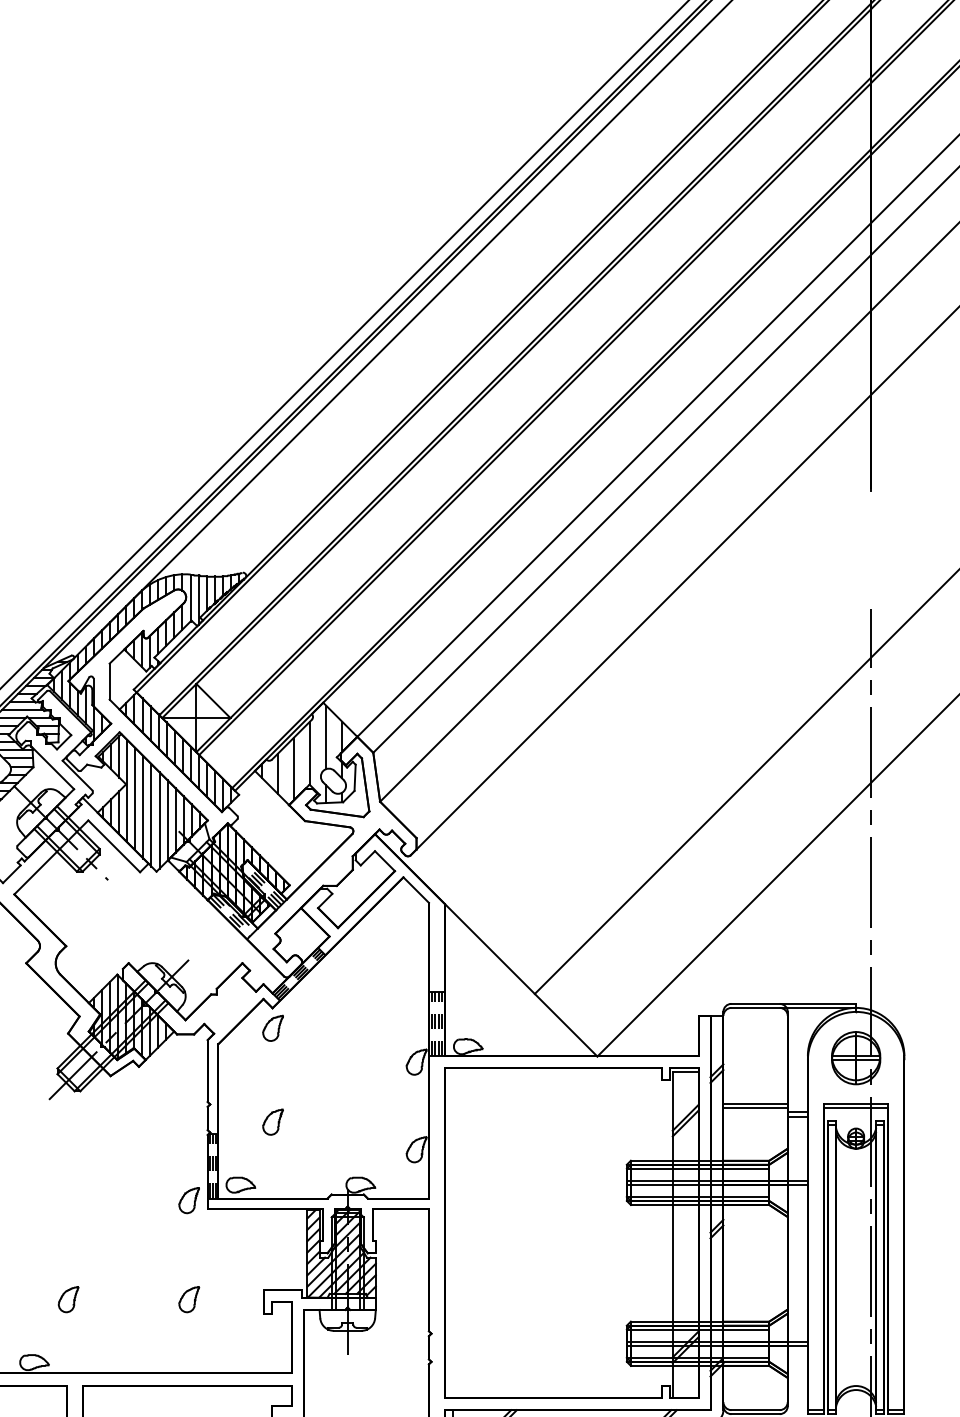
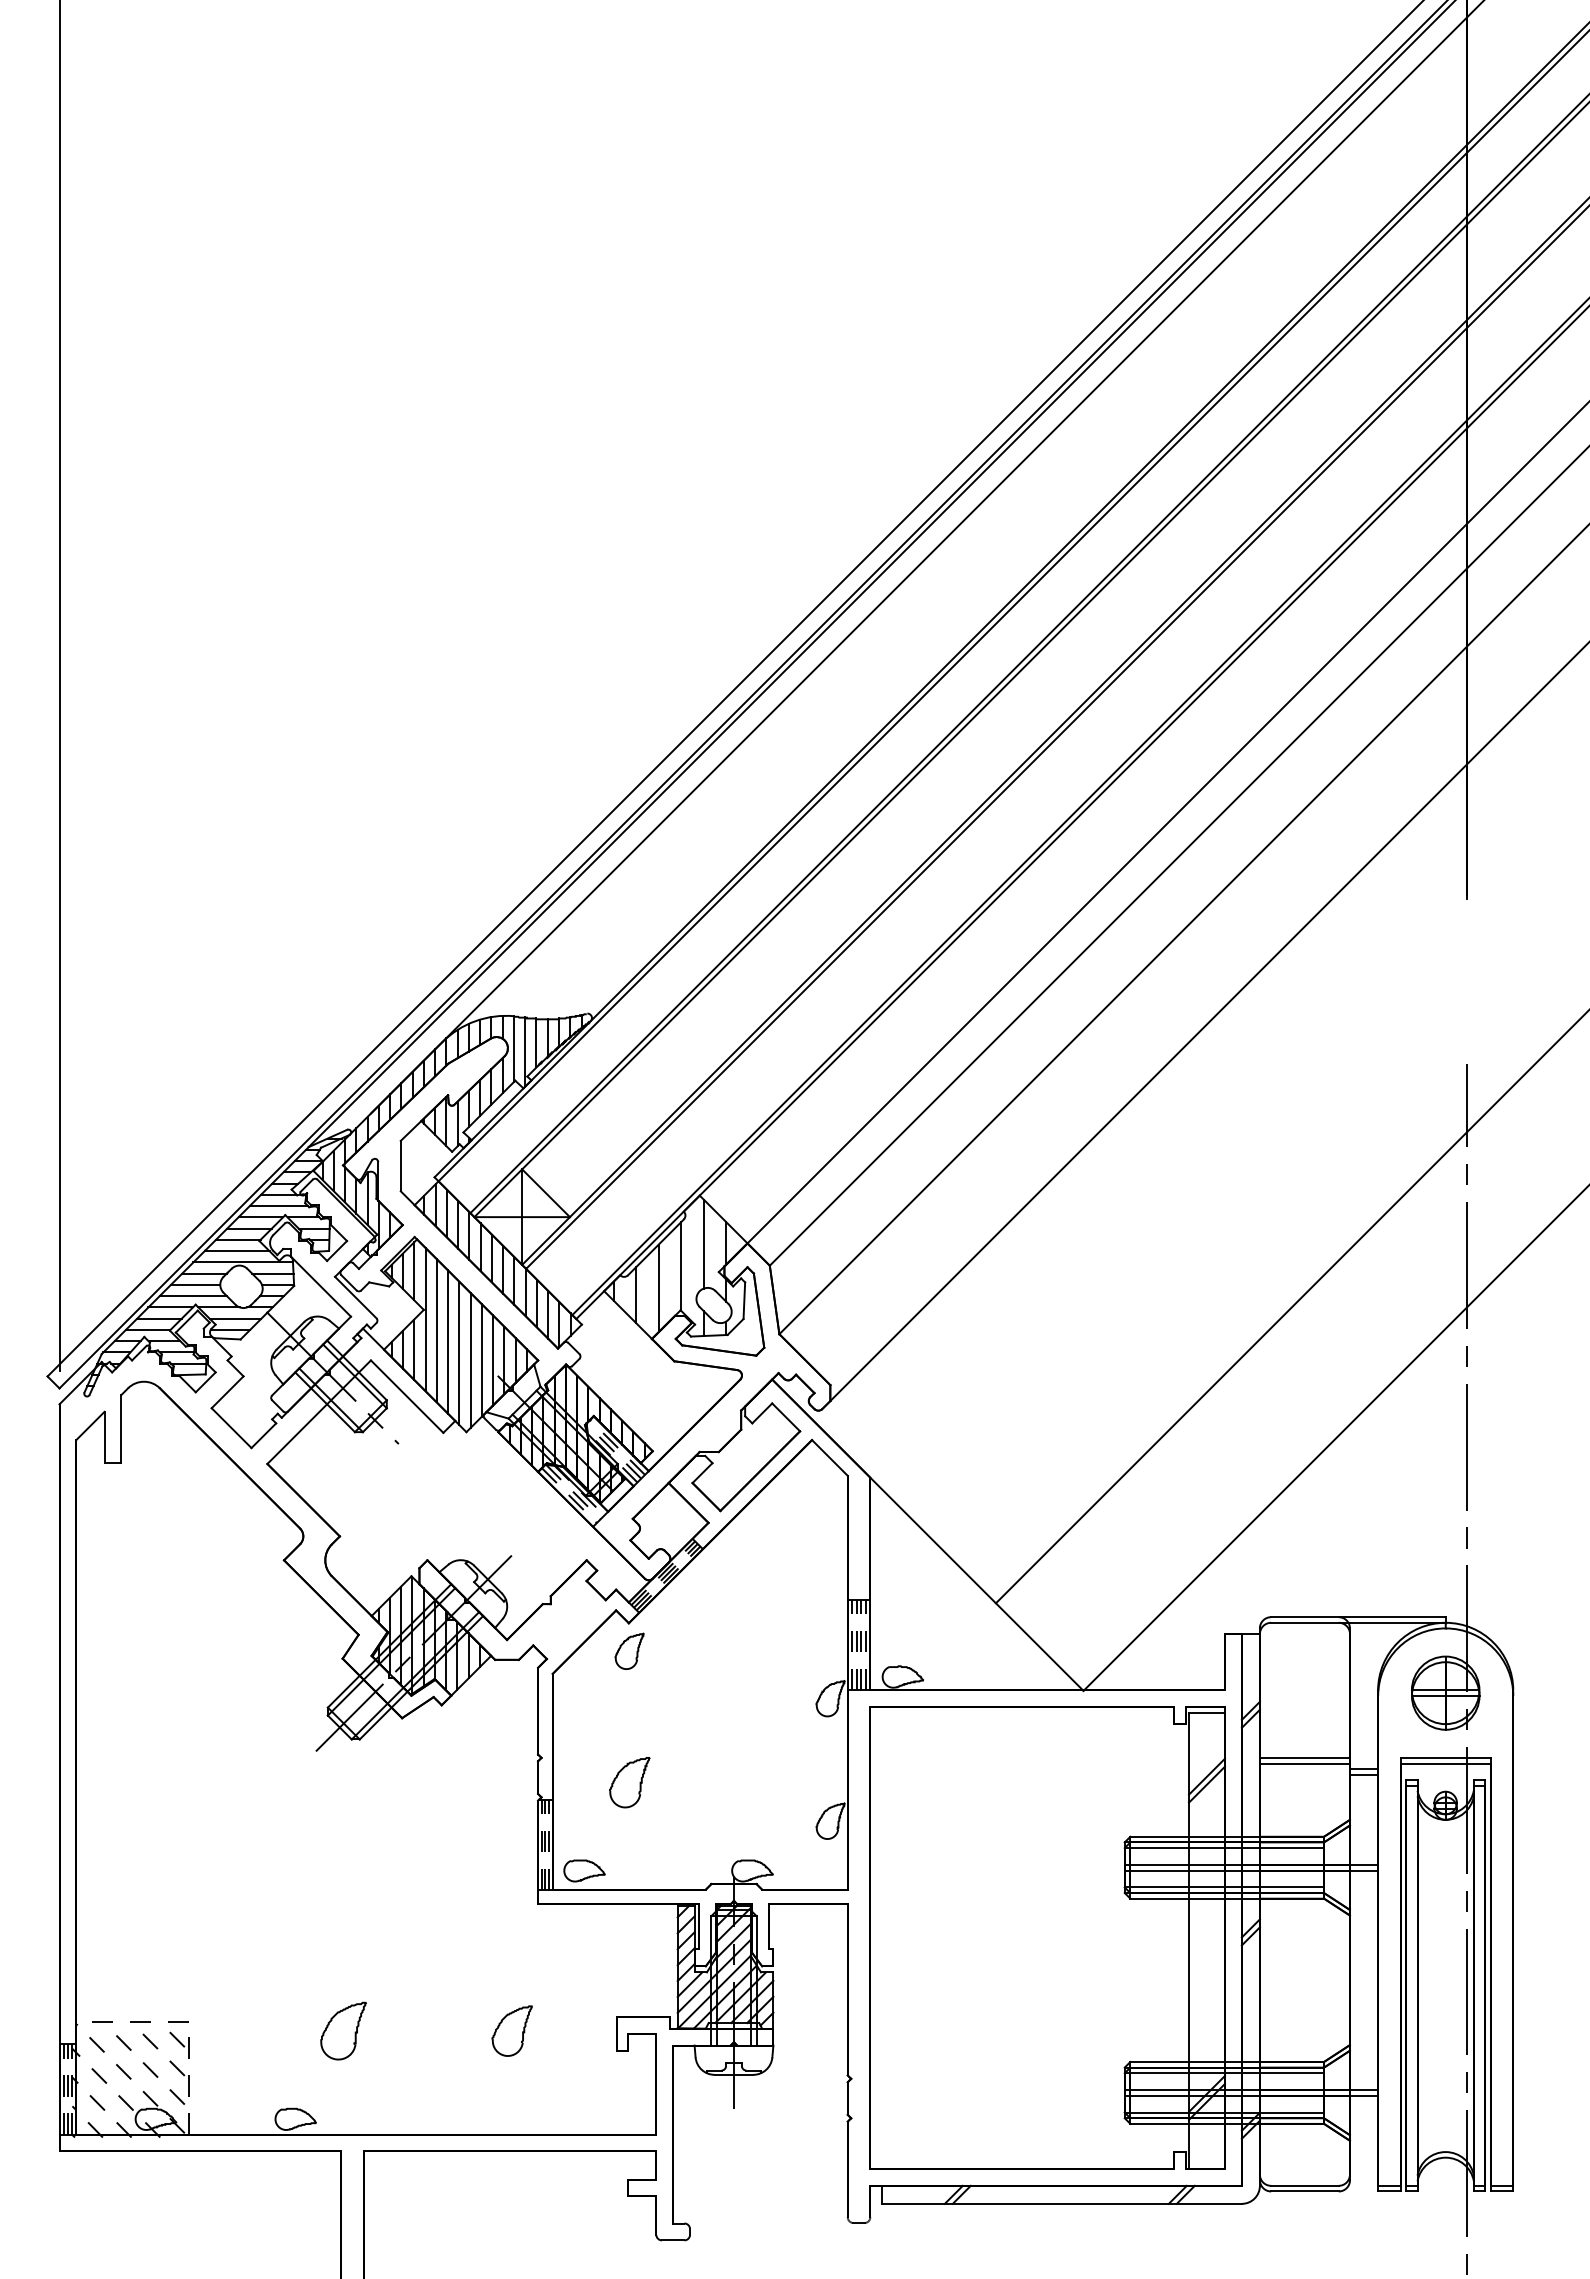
part: (273, 1121) -> (629, 1782), size x1.4
part: (188, 1200) -> (511, 1892), removed
part: (68, 1299) -> (343, 2030), size x1.6
part: (189, 1299) -> (512, 2030), size x1.4

